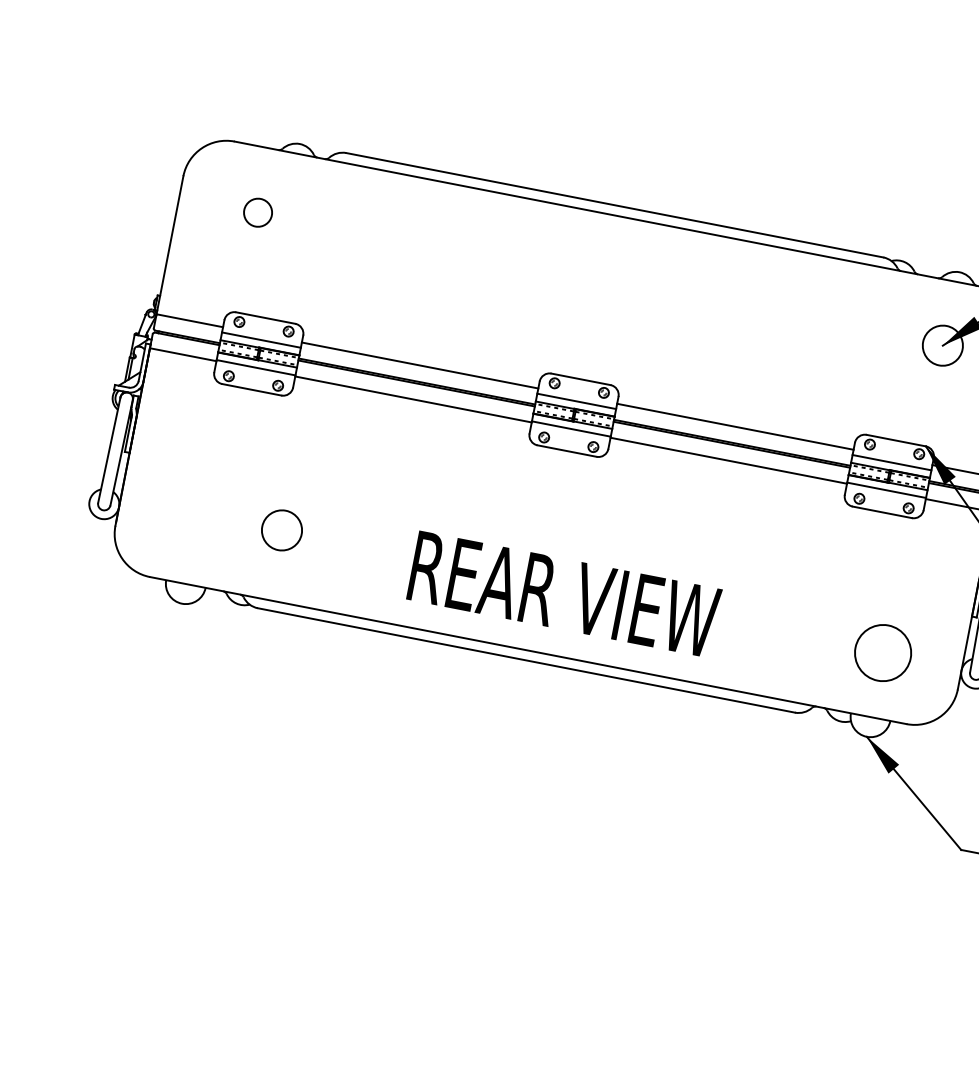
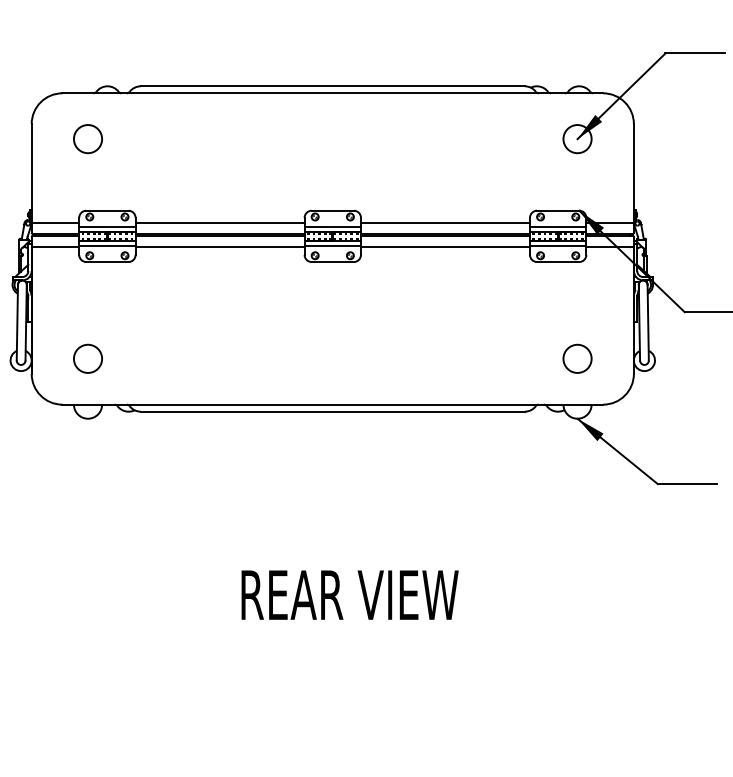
circle: (257, 212) -> (87, 139), size x1.43
circle: (281, 529) -> (87, 358), moved
text: (563, 593) -> (349, 594), moved
circle: (883, 652) -> (577, 358), size x0.71

